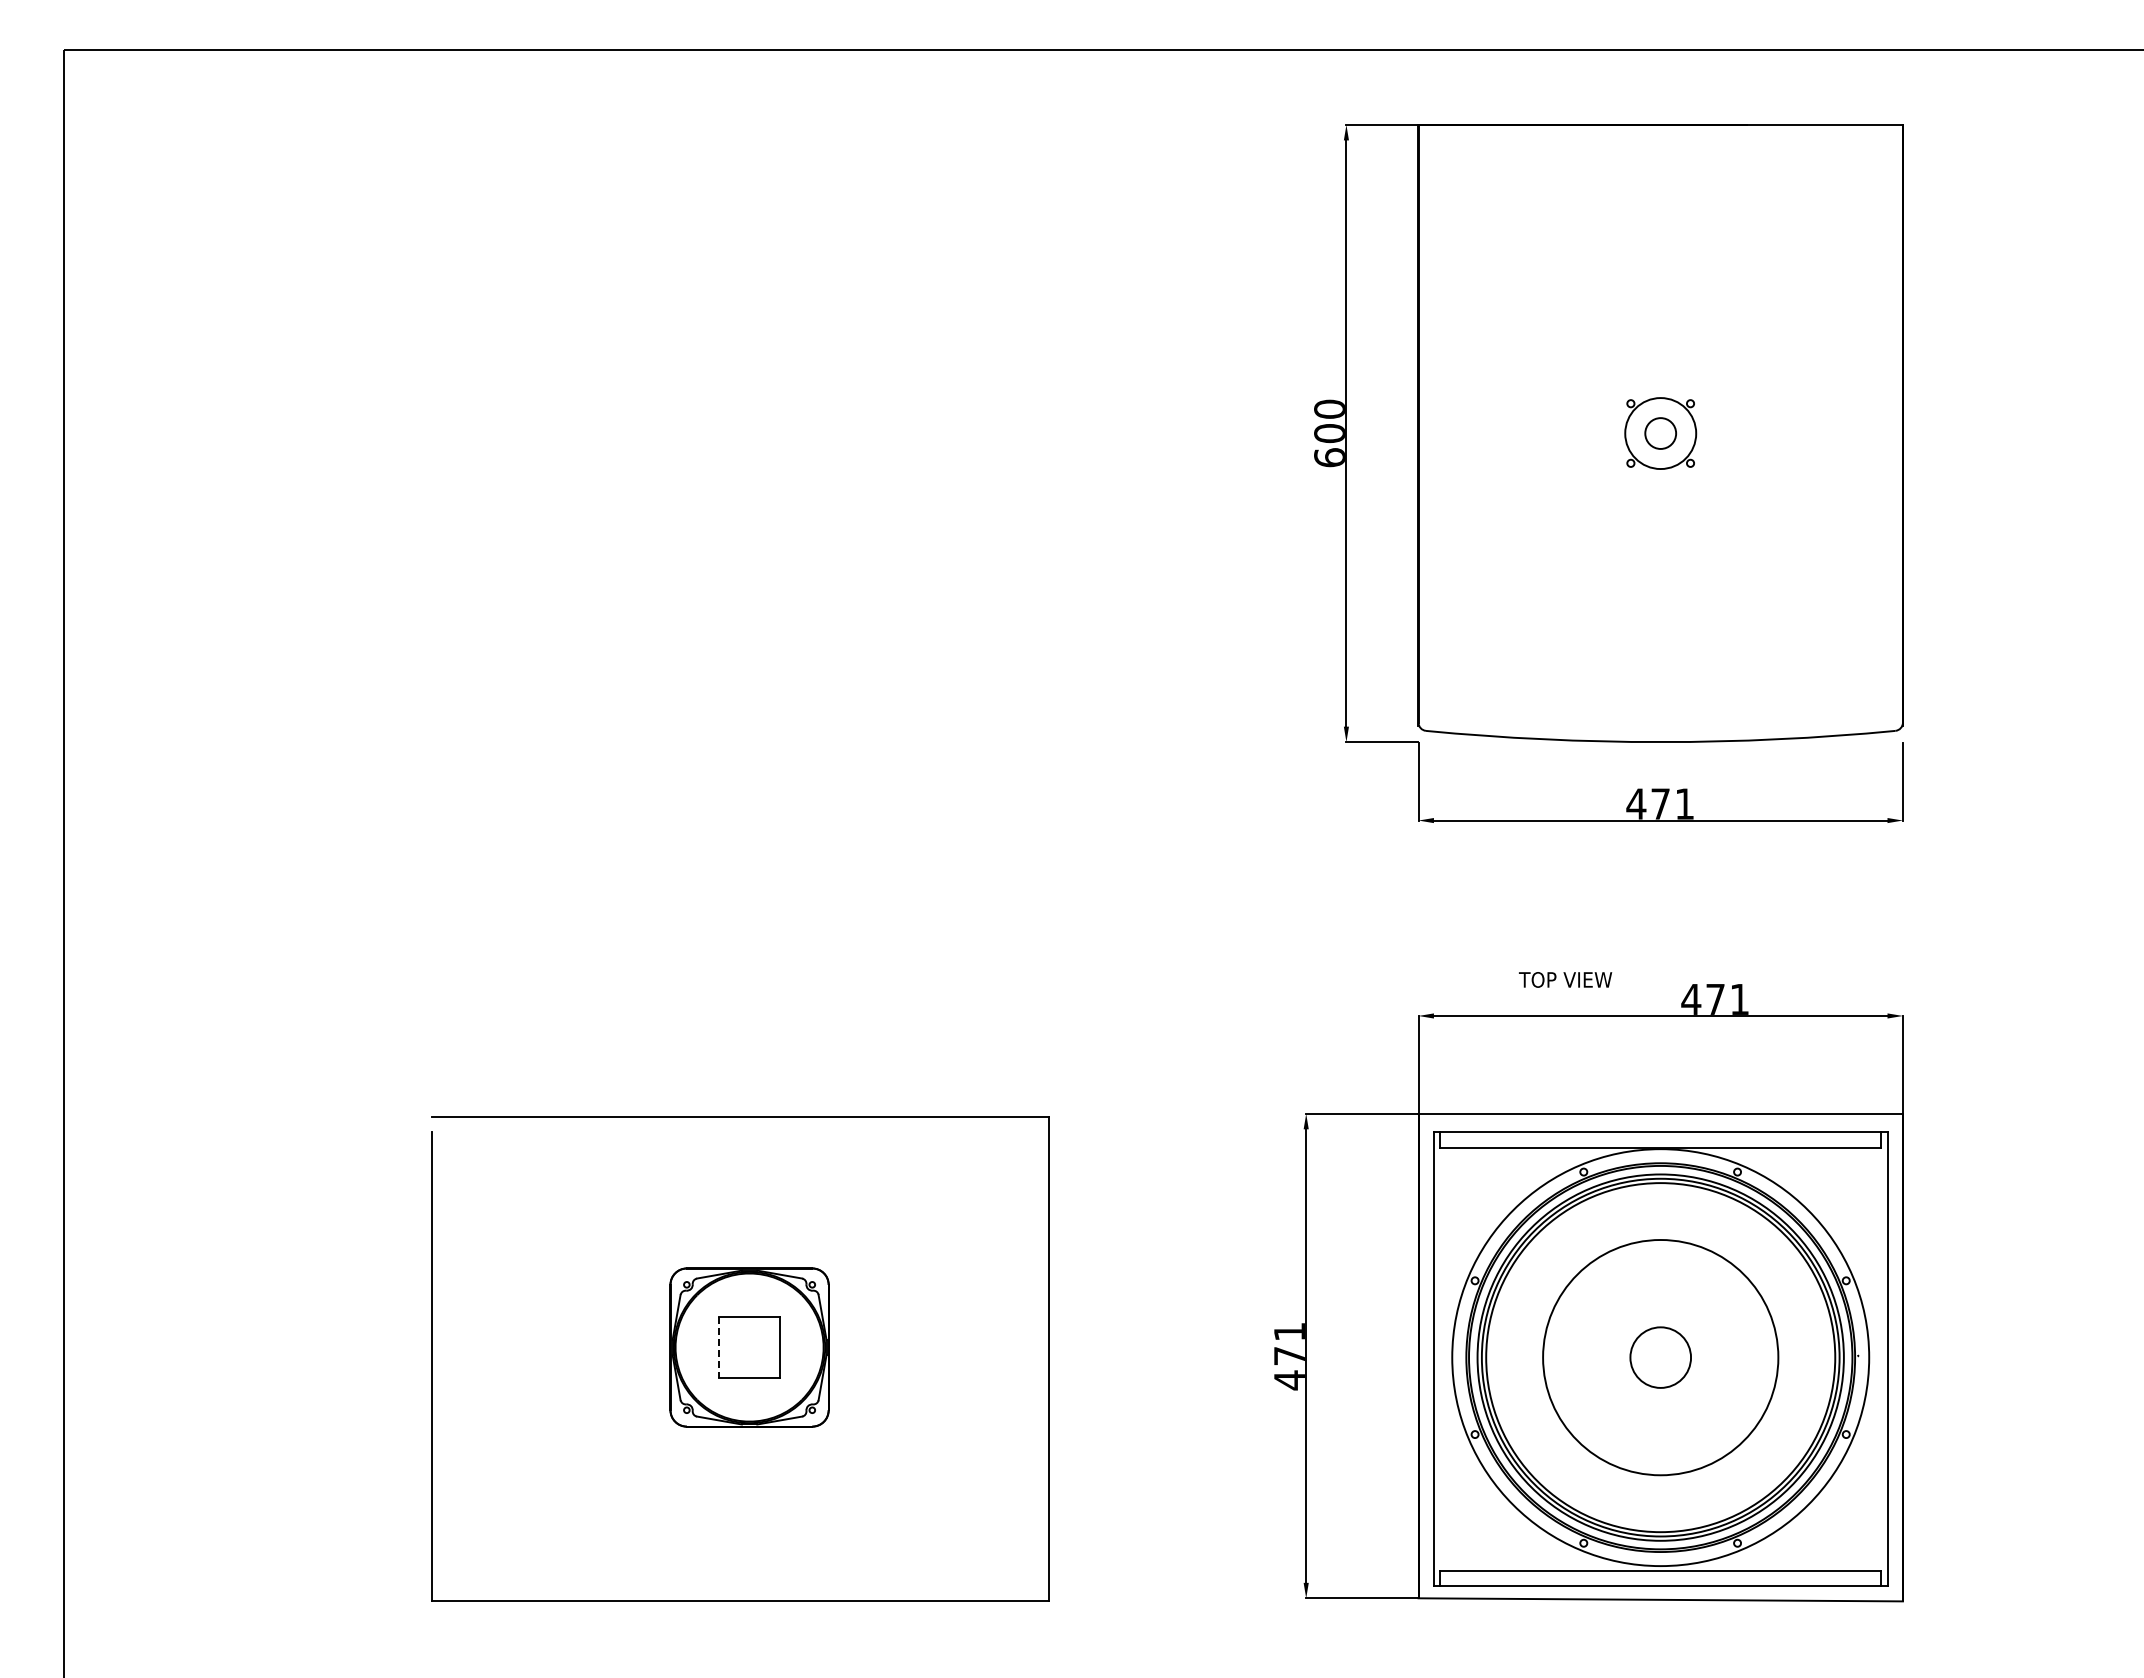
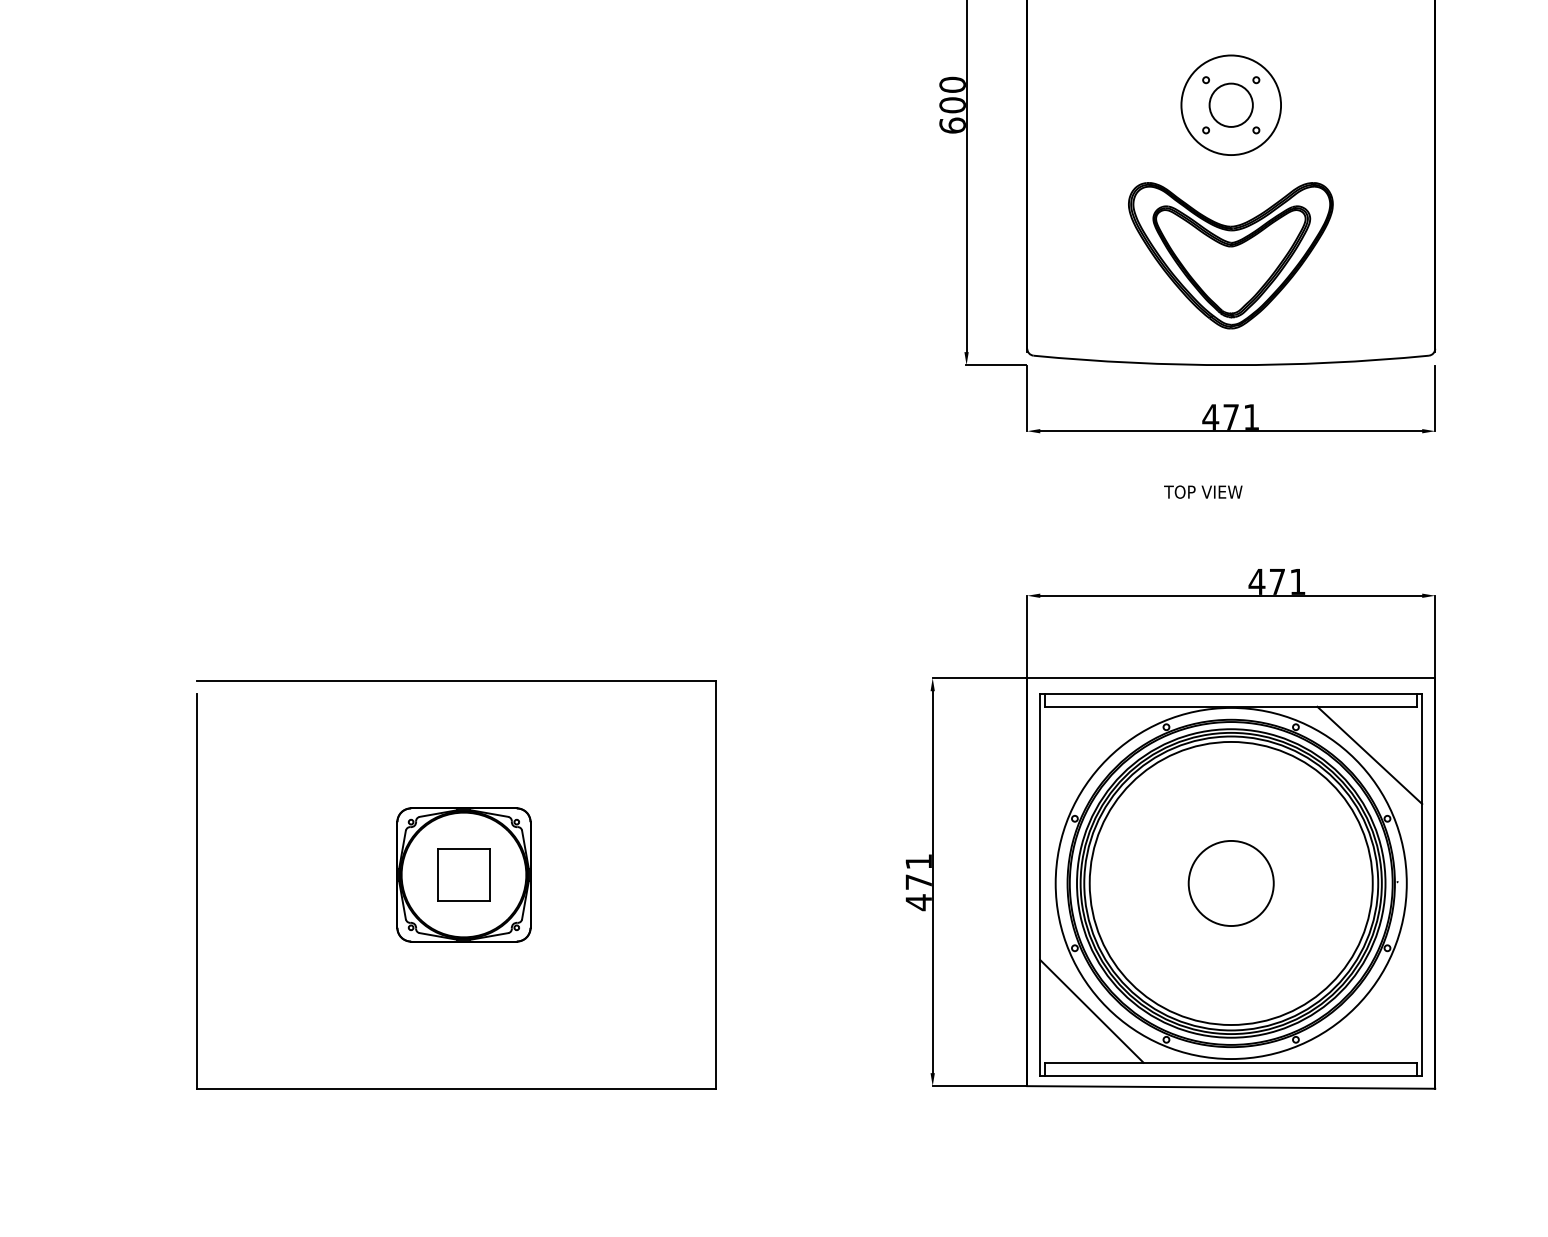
circle: (1660, 433) -> (1231, 105), size x1.67
circle: (1660, 433) -> (1231, 105), size x1.67
part: (1660, 611) -> (1231, 255), added
text: (1565, 979) -> (1203, 491), moved
line: (1825, 1205) -> (1370, 755), added
line: (718, 1347) -> (437, 874), dashed -> solid
circle: (1660, 1357) -> (1231, 883), size x1.43
circle: (1660, 1357) -> (1231, 883), size x1.67
line: (1494, 1509) -> (1091, 1011), added

